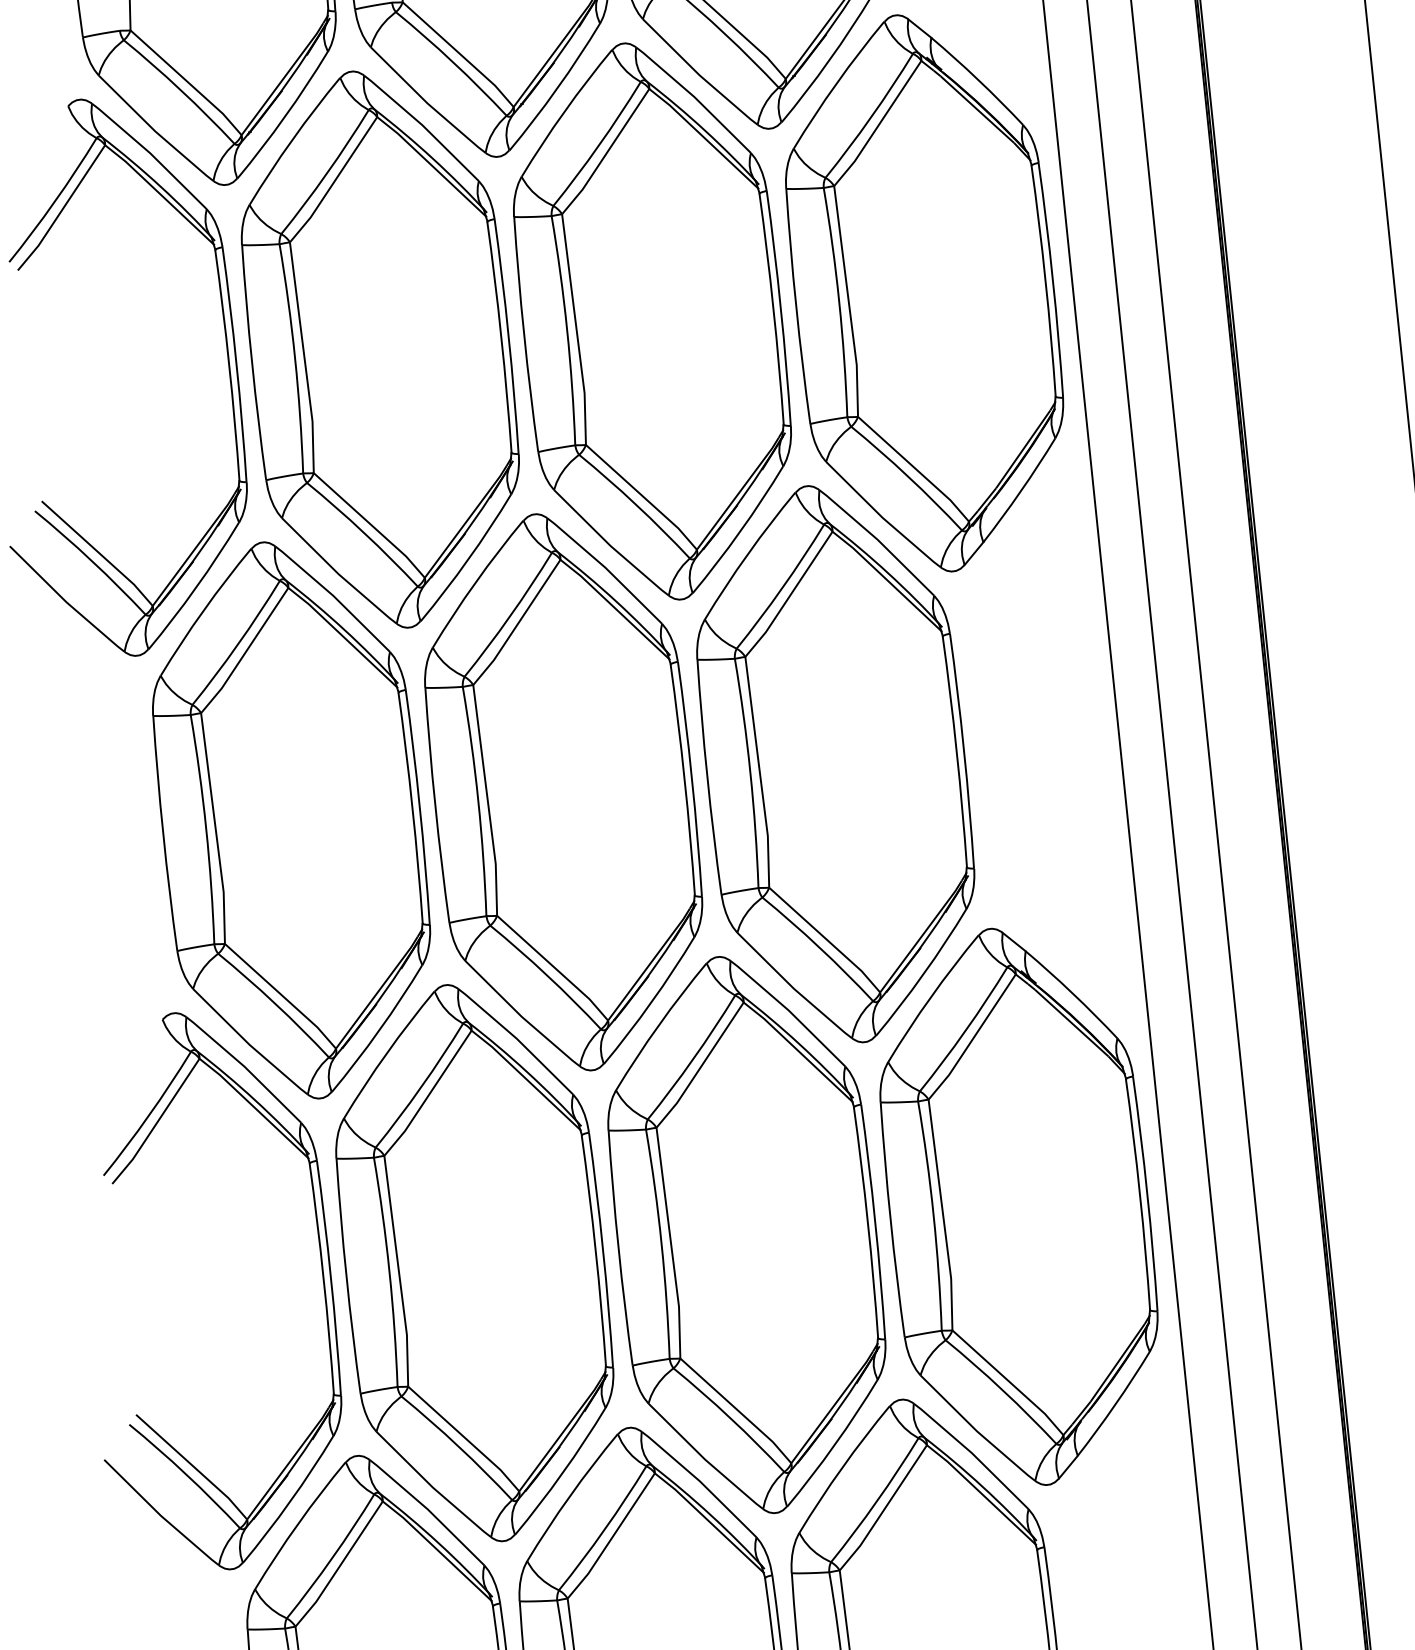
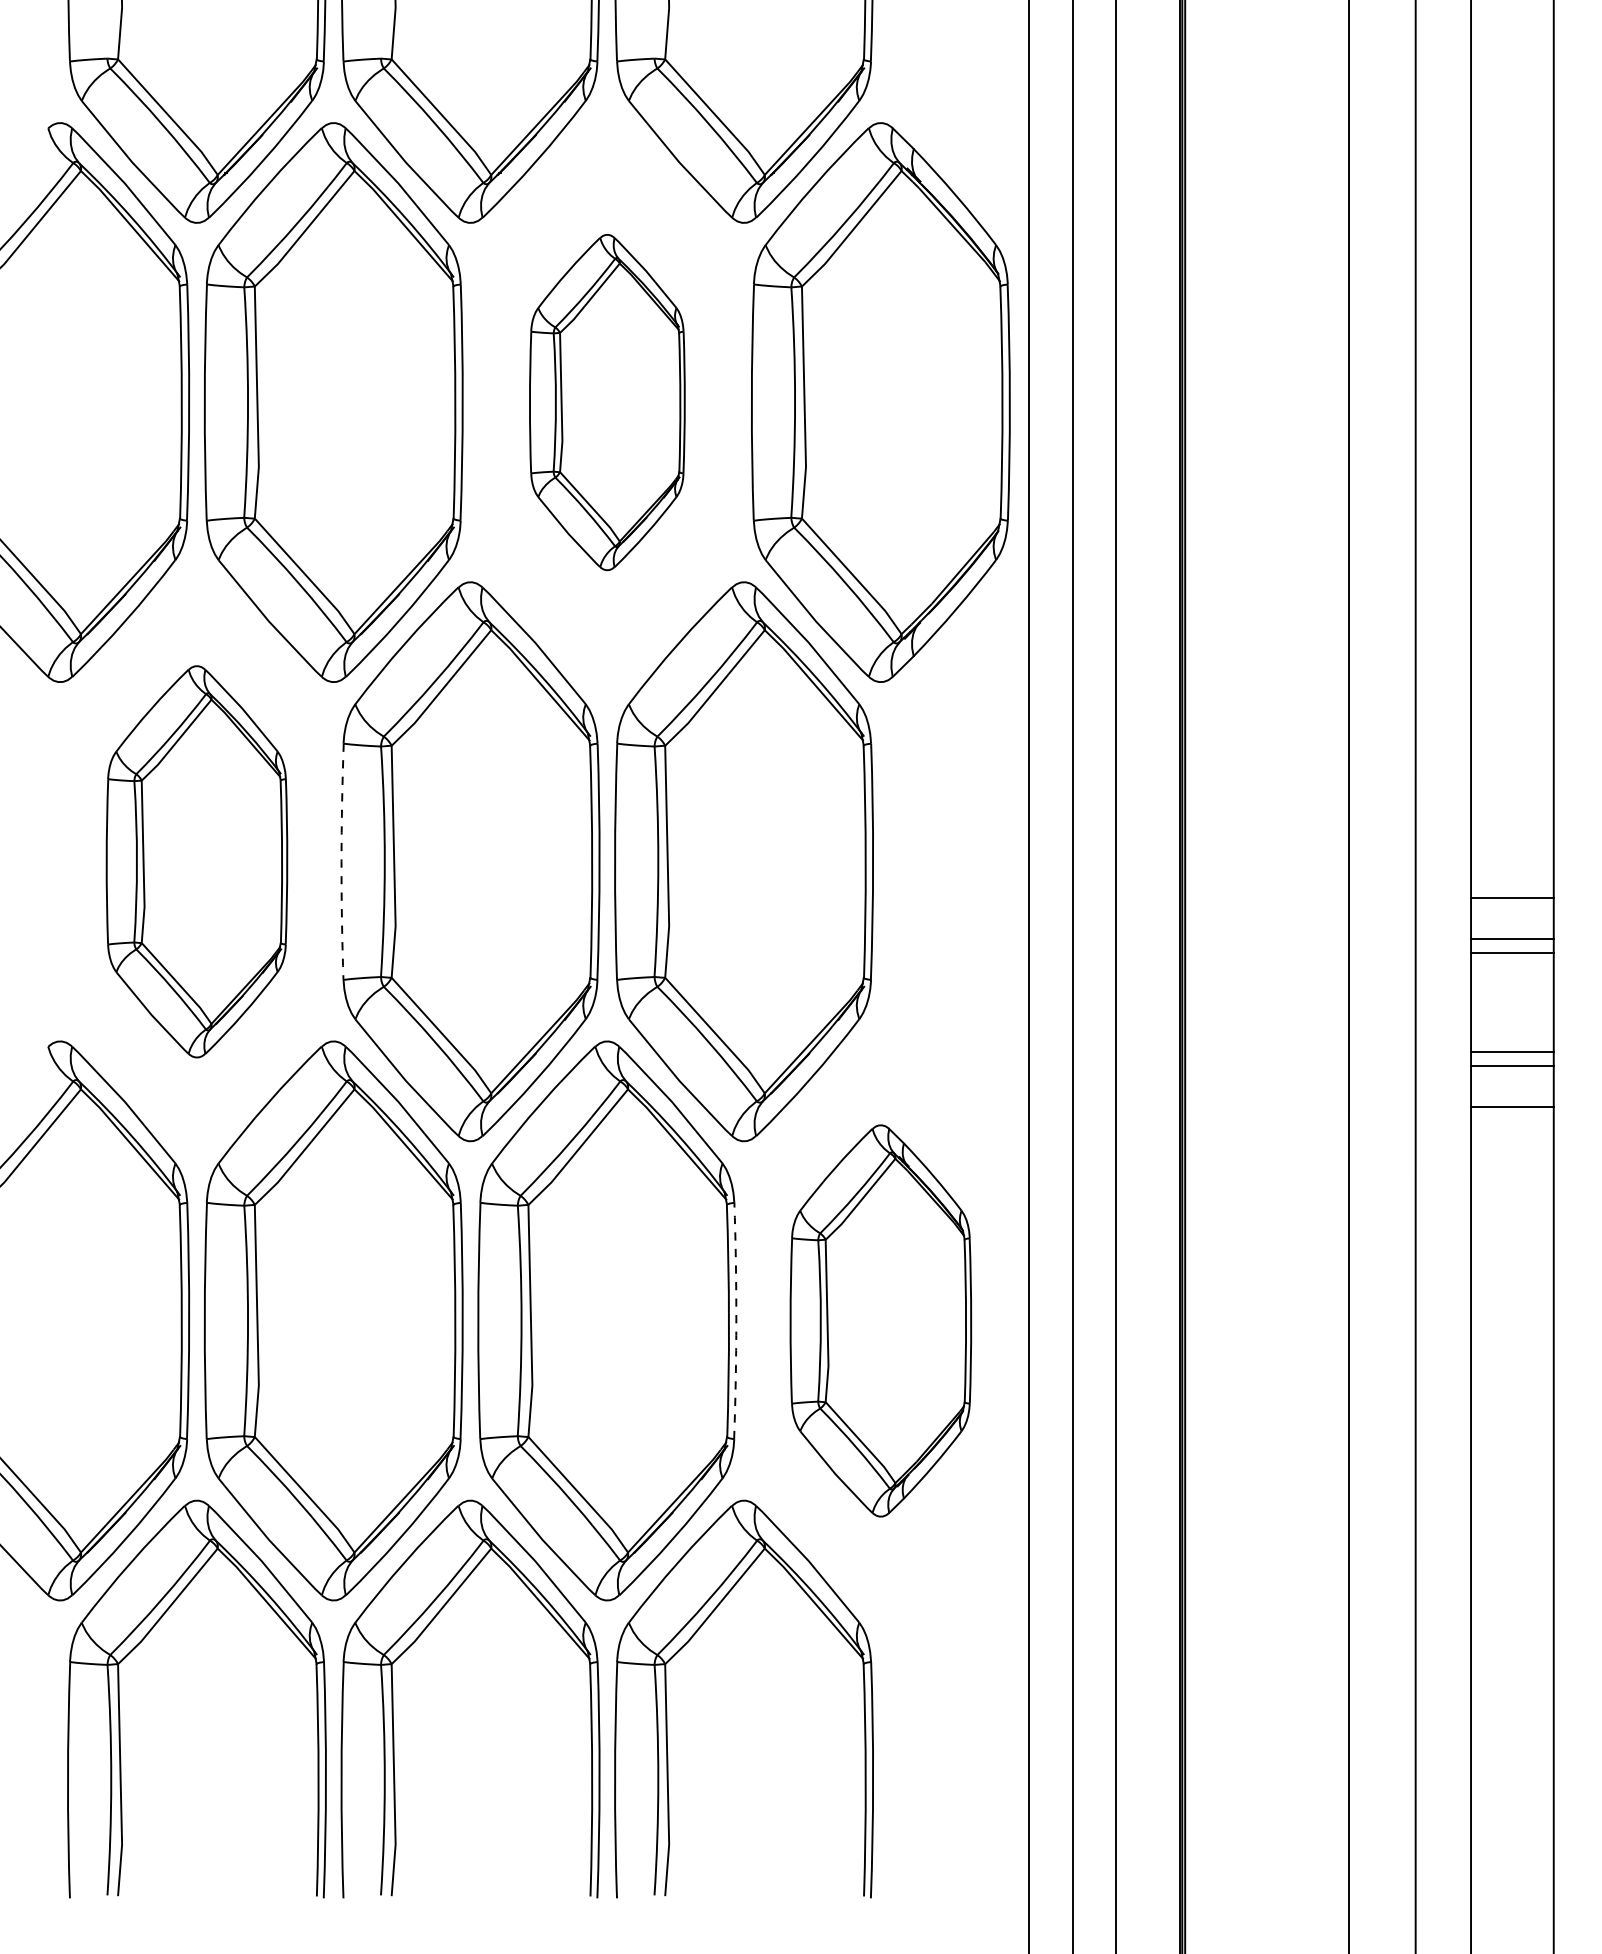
part: (652, 321) -> (607, 402), size x0.6
arc: (435, 805) -> (341, 861), solid -> dashed
part: (291, 820) -> (196, 861), size x0.7
part: (1018, 1206) -> (880, 1320), size x0.7
arc: (875, 1221) -> (736, 1320), solid -> dashed

